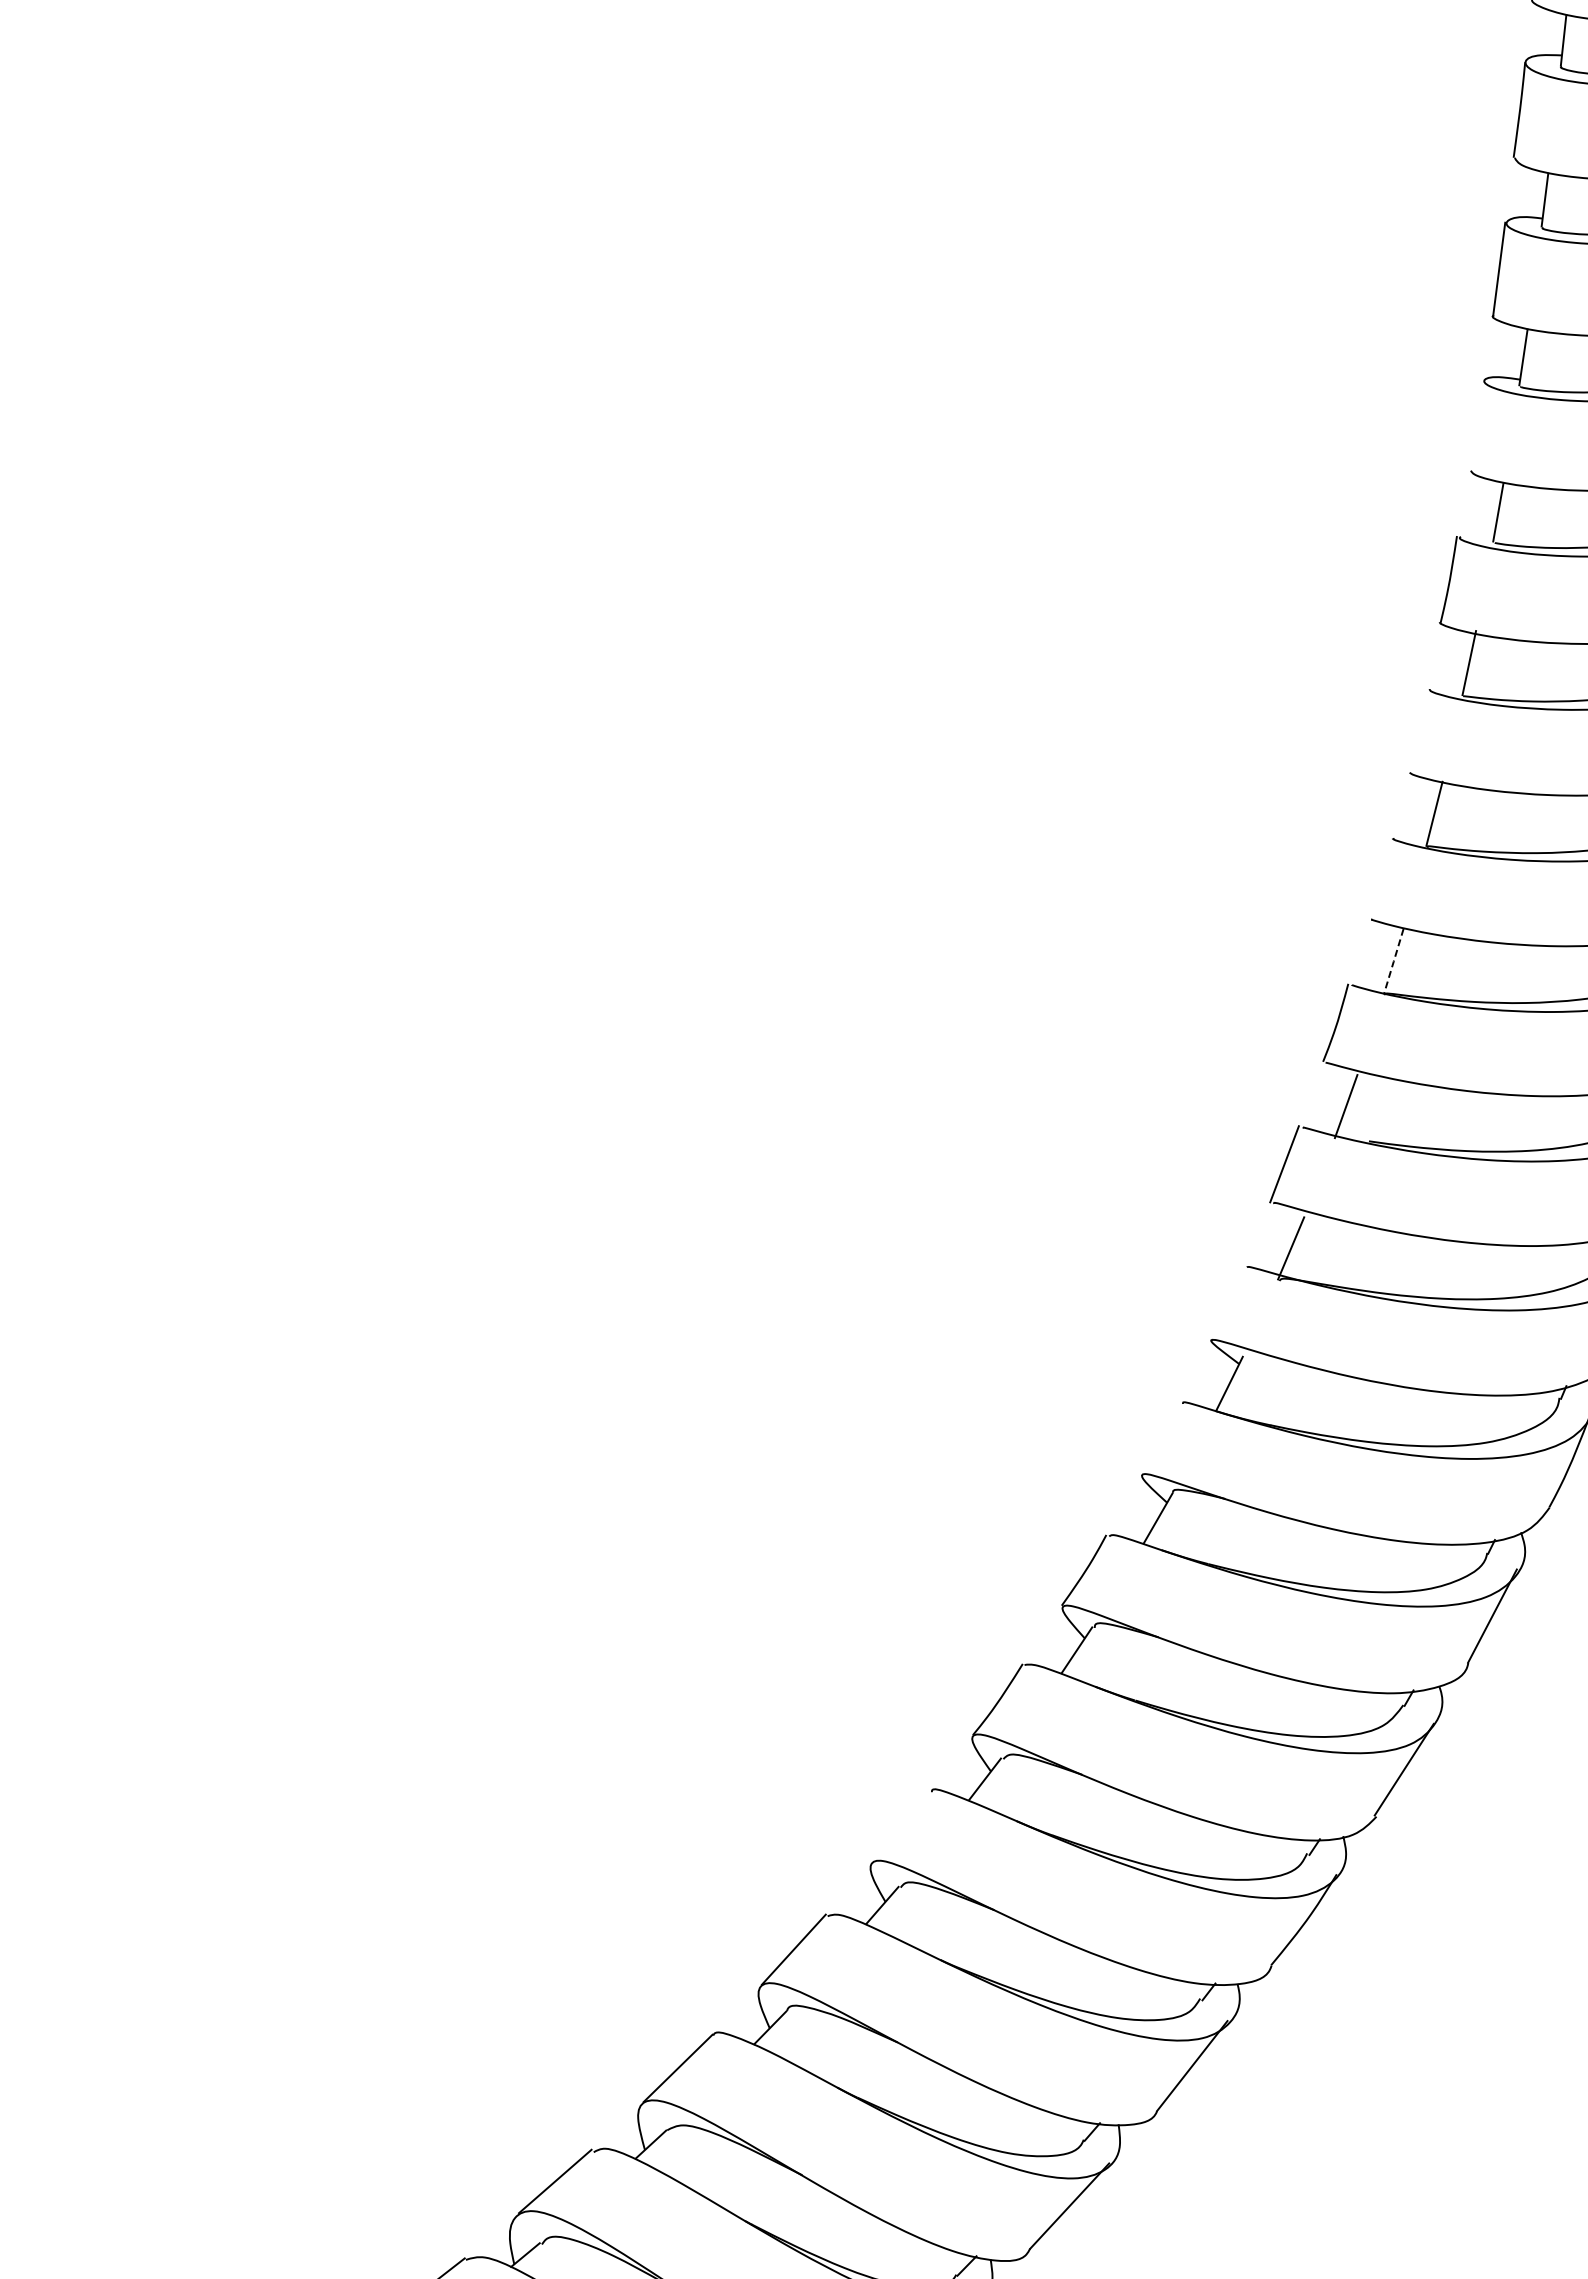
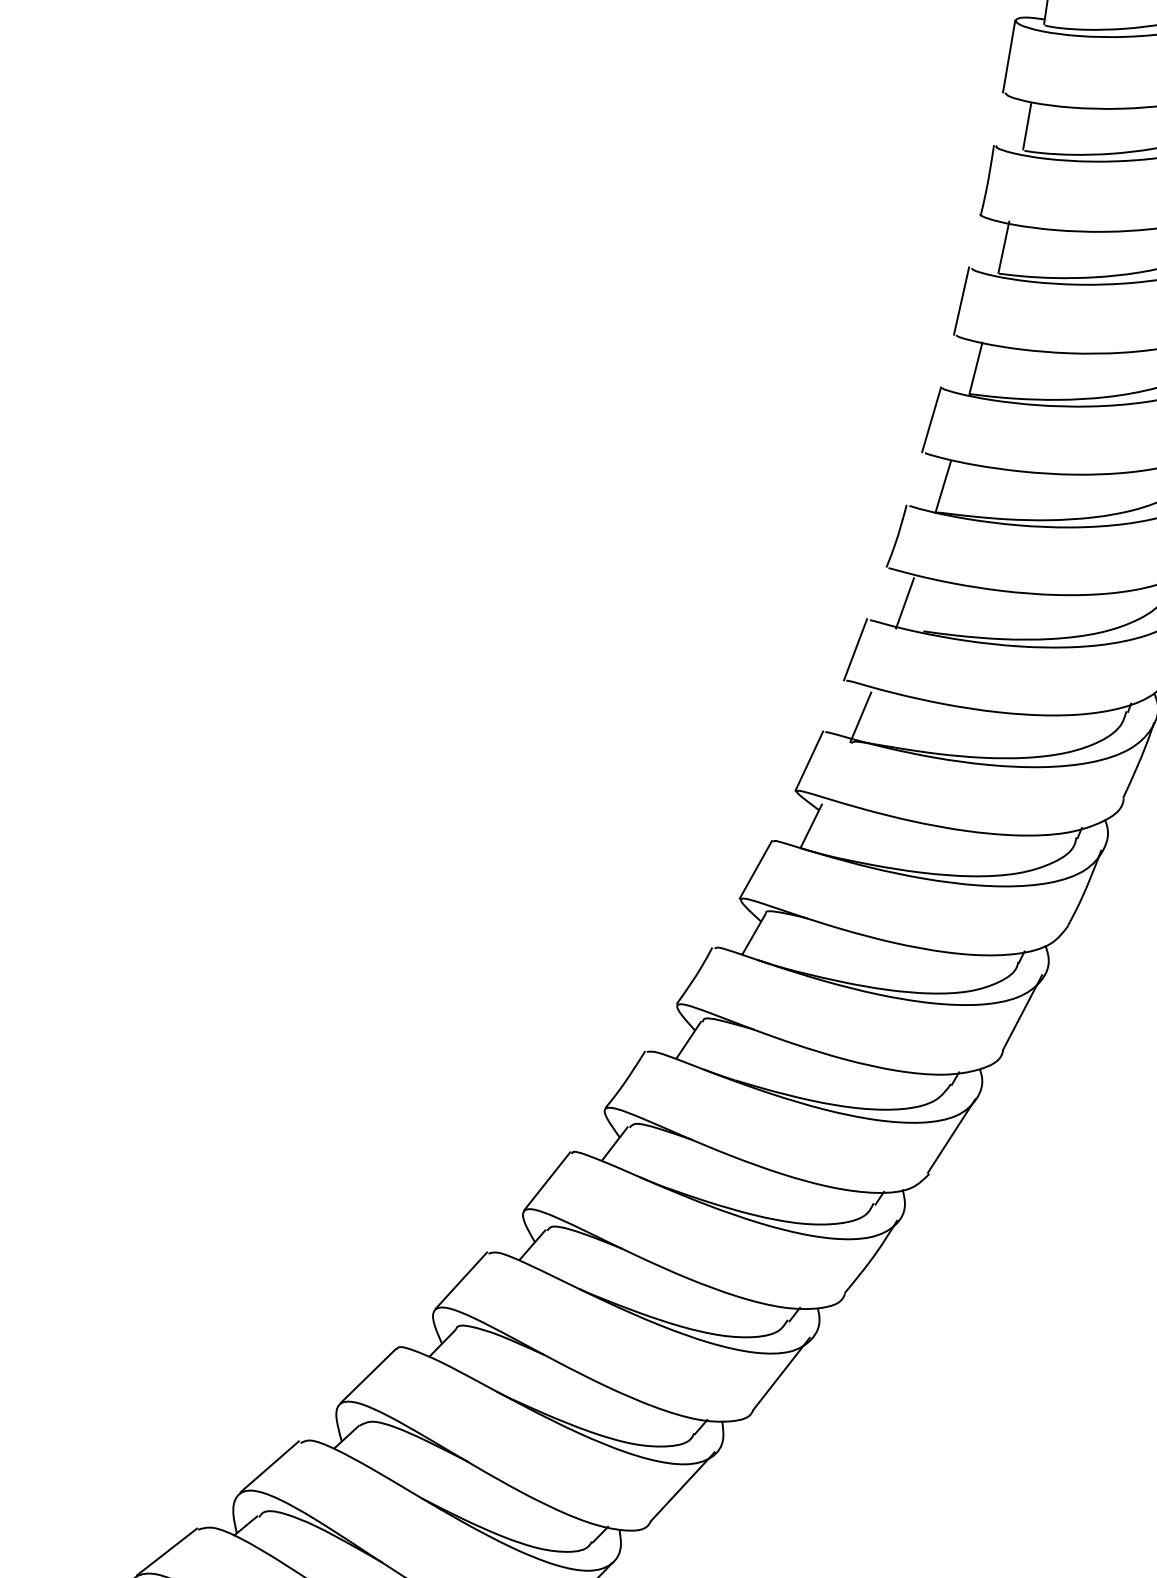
line: (1475, 425) -> (1008, 56), added
line: (1416, 730) -> (961, 301), added
line: (1379, 877) -> (931, 419), added
line: (1393, 961) -> (943, 486), dashed -> solid
line: (1226, 1302) -> (808, 760), added
line: (1160, 1438) -> (755, 870), added
line: (900, 1826) -> (547, 1181), added

